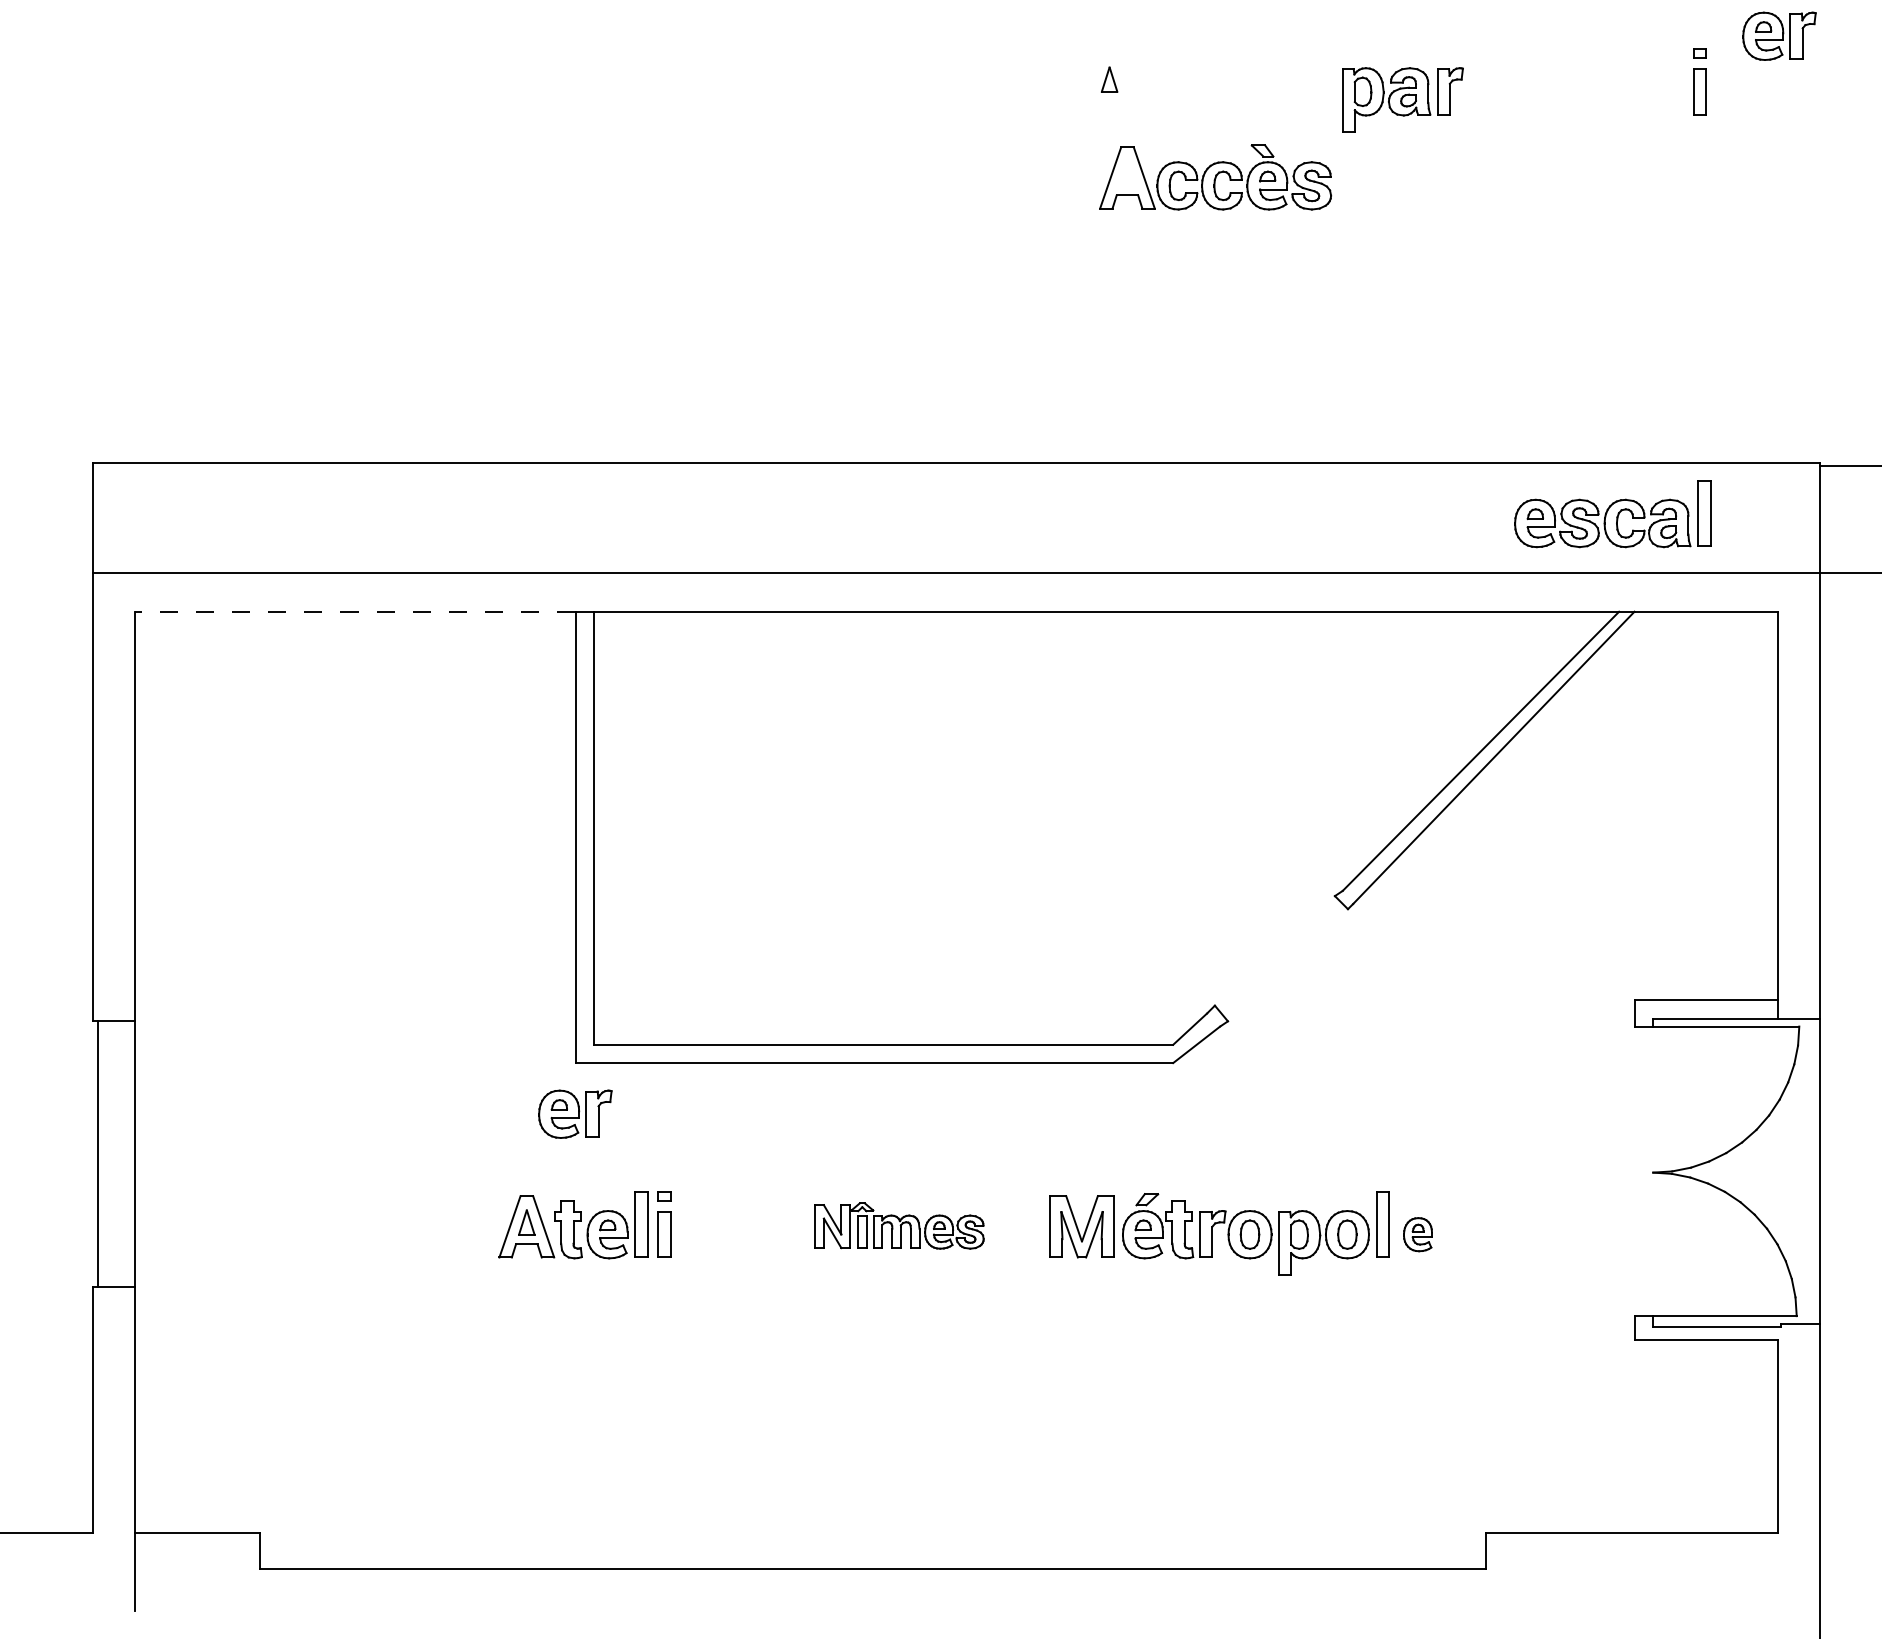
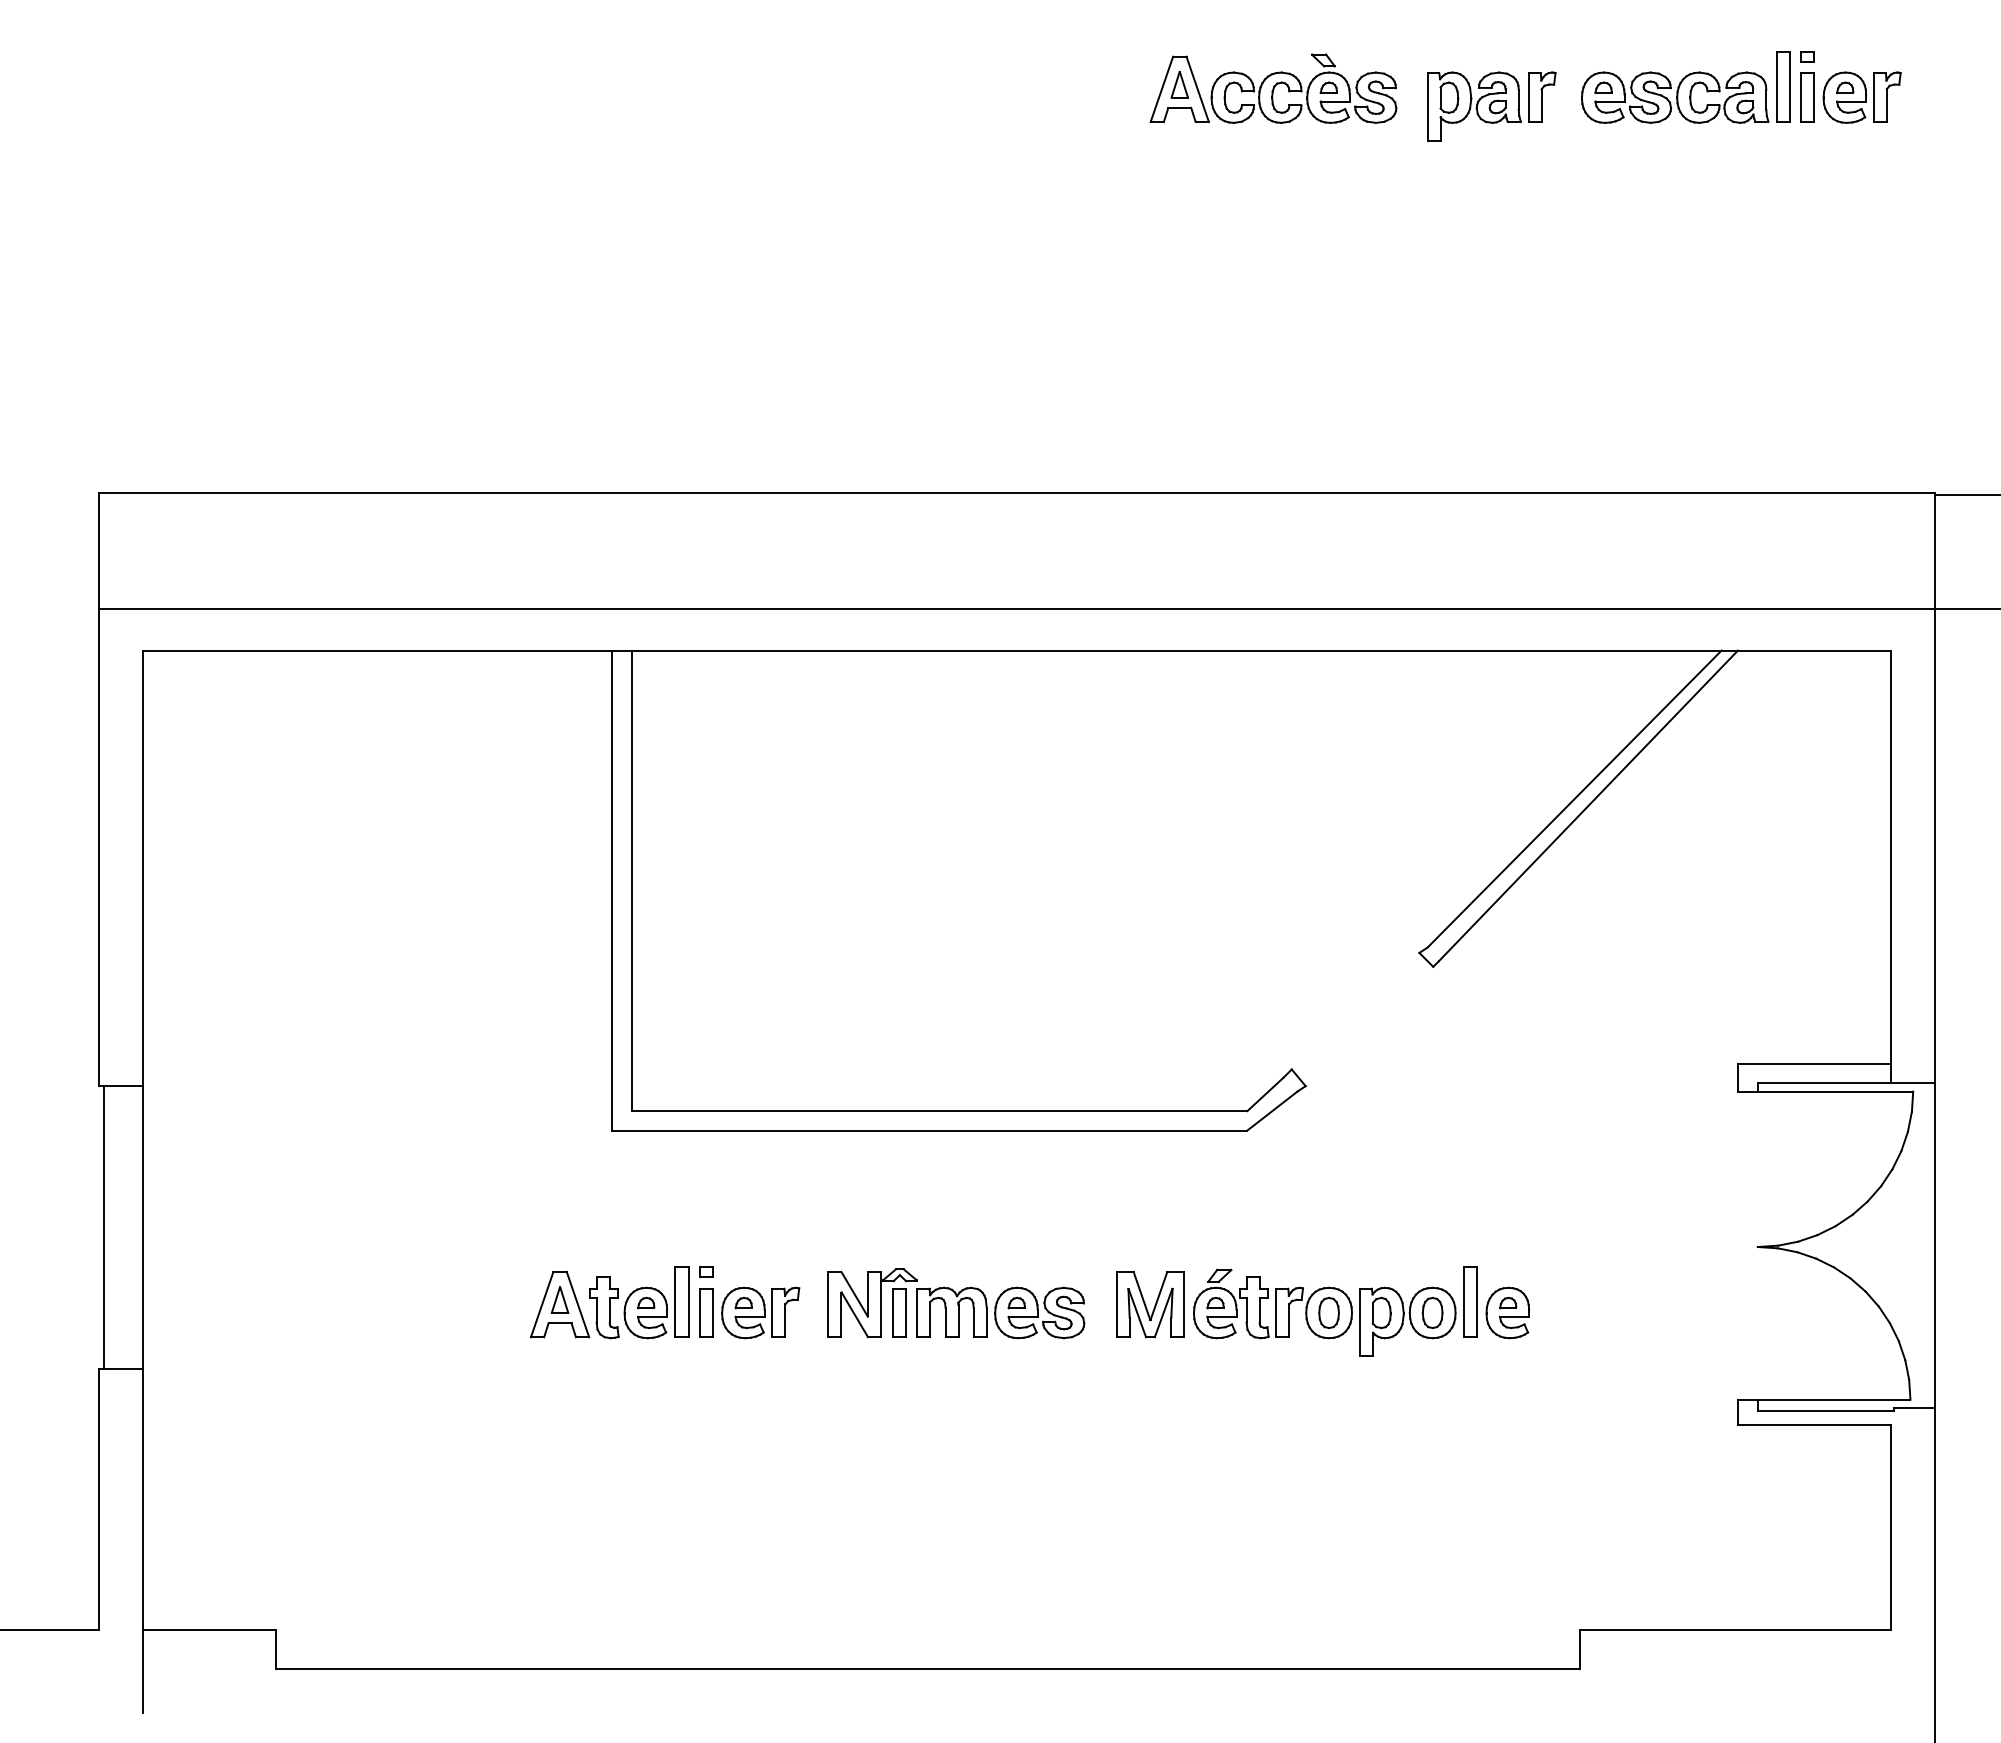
part: (1778, 36) -> (1861, 97), moved
part: (1215, 177) -> (1273, 88), moved
part: (1612, 513) -> (1685, 87), moved
line: (355, 611) -> (377, 650), dashed -> solid
part: (575, 1113) -> (760, 1312), moved
part: (899, 1225) -> (956, 1303), size x1.43
part: (1417, 1234) -> (1507, 1312), size x1.43

